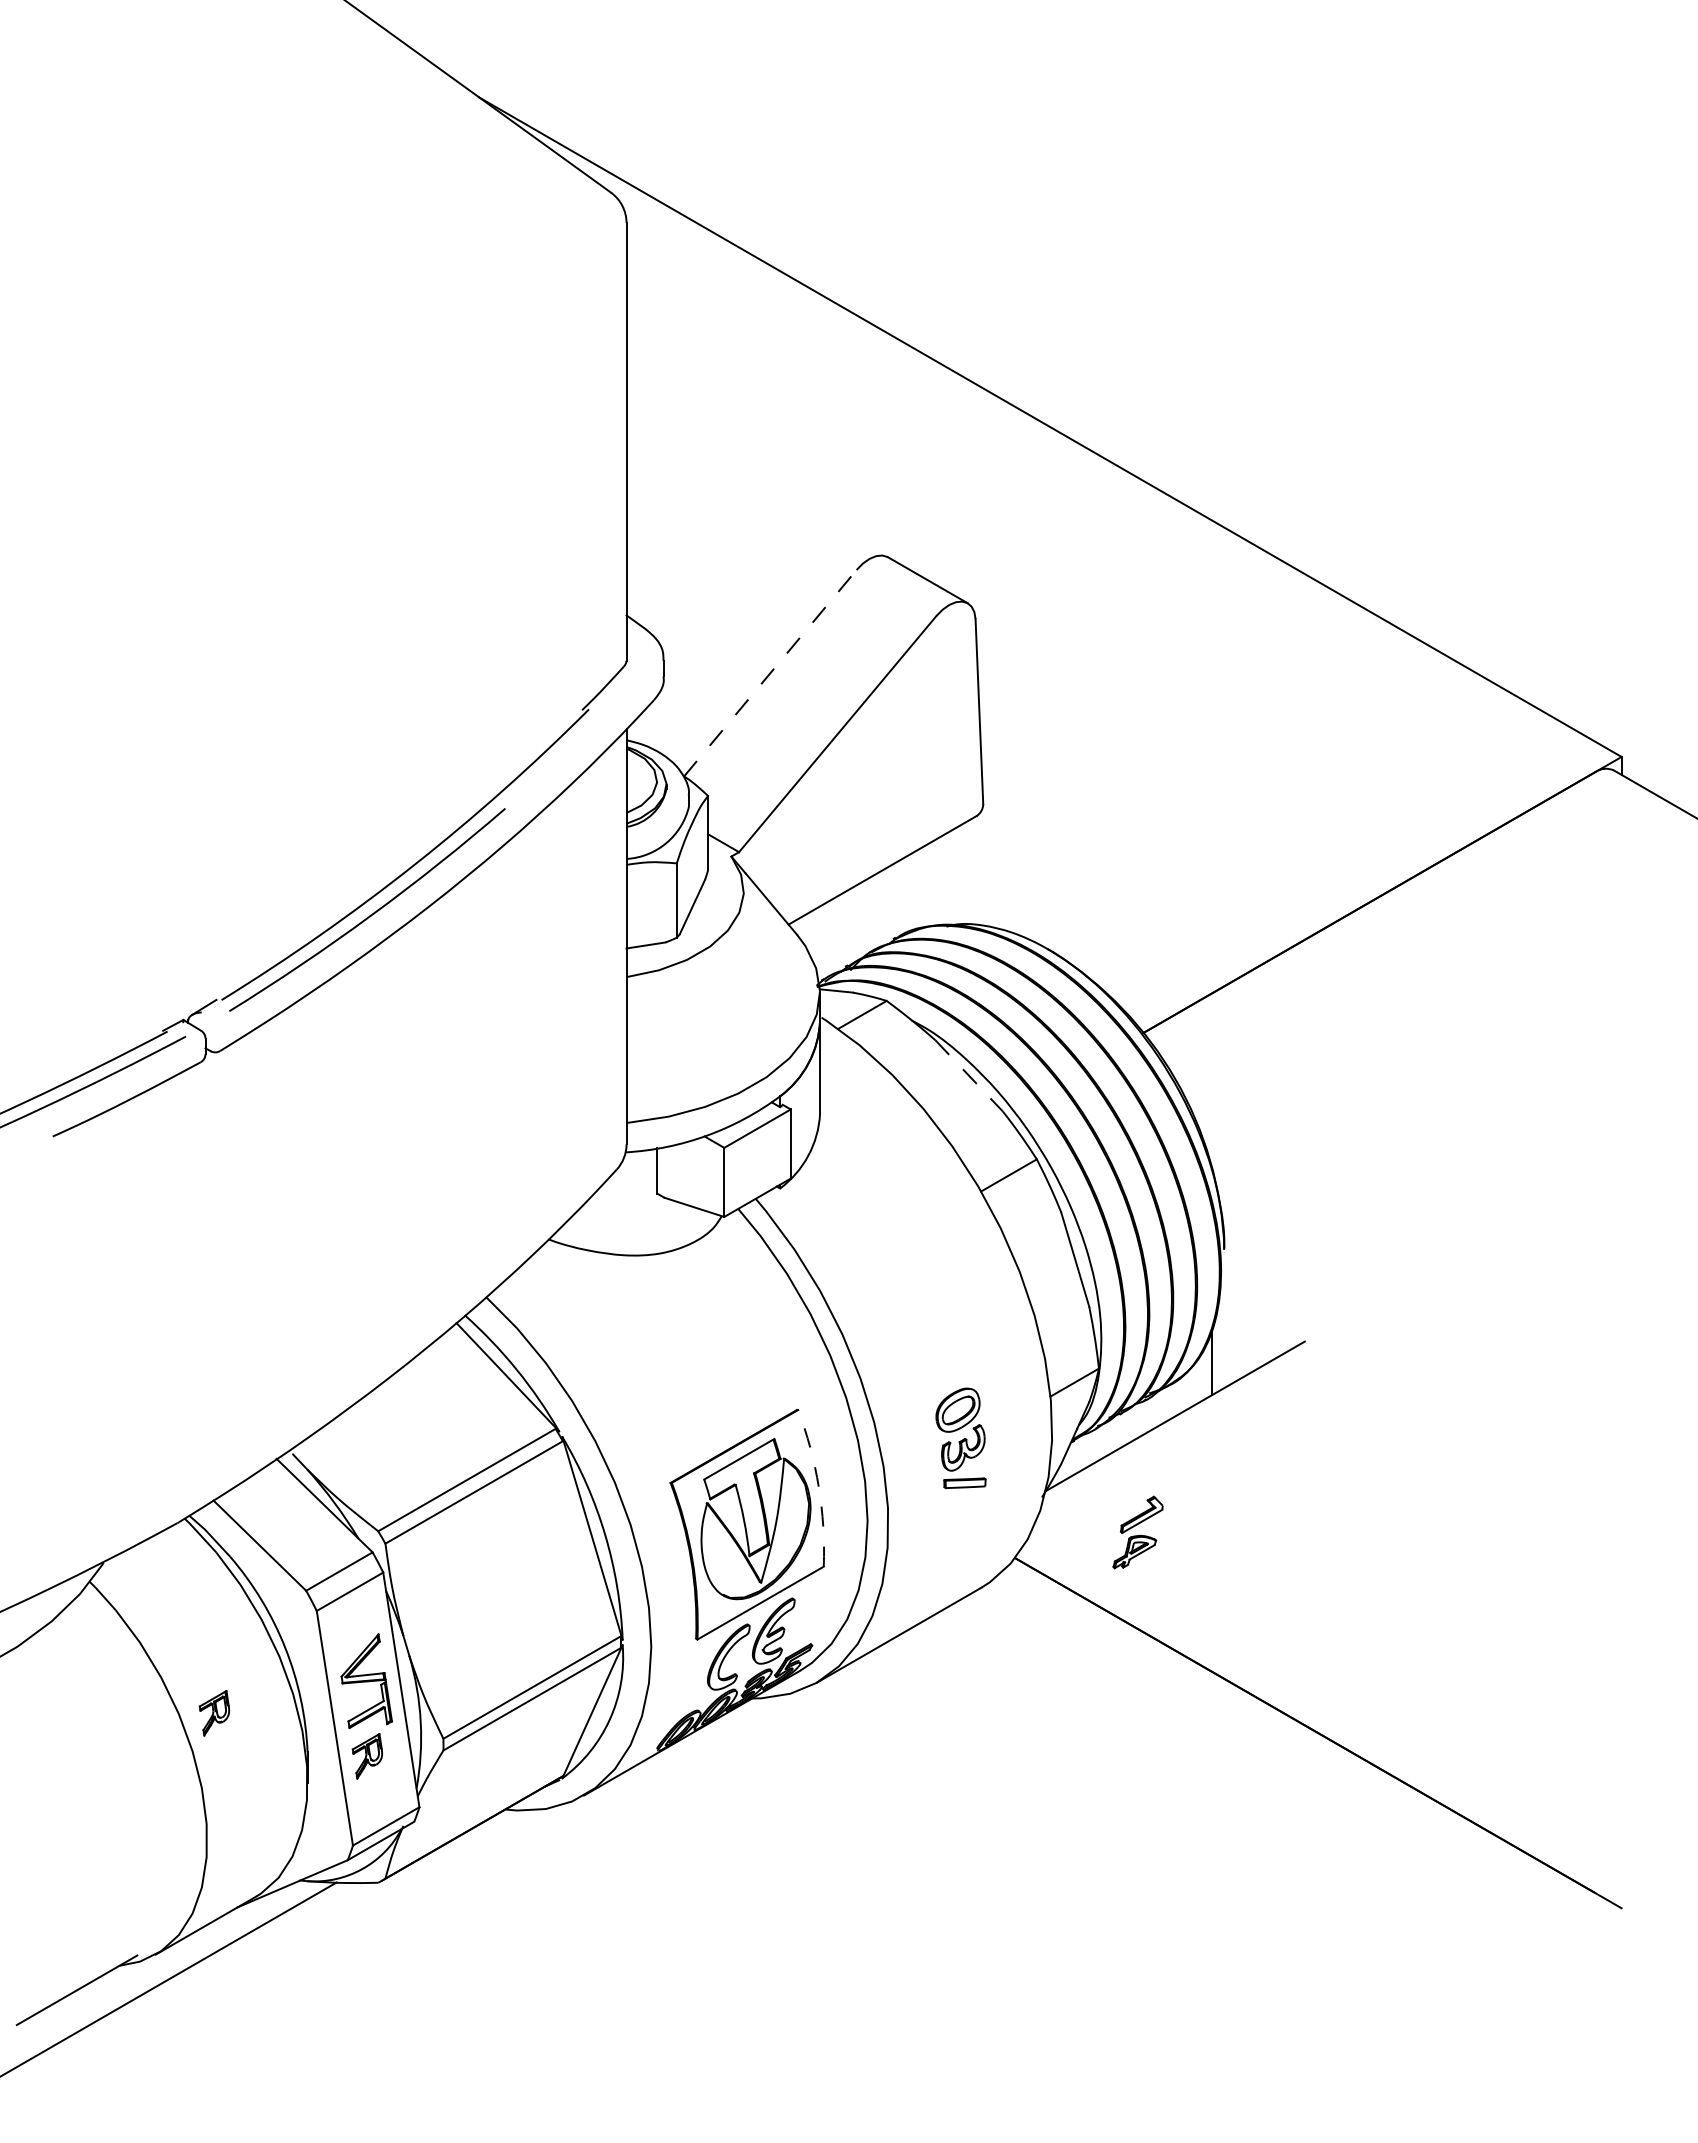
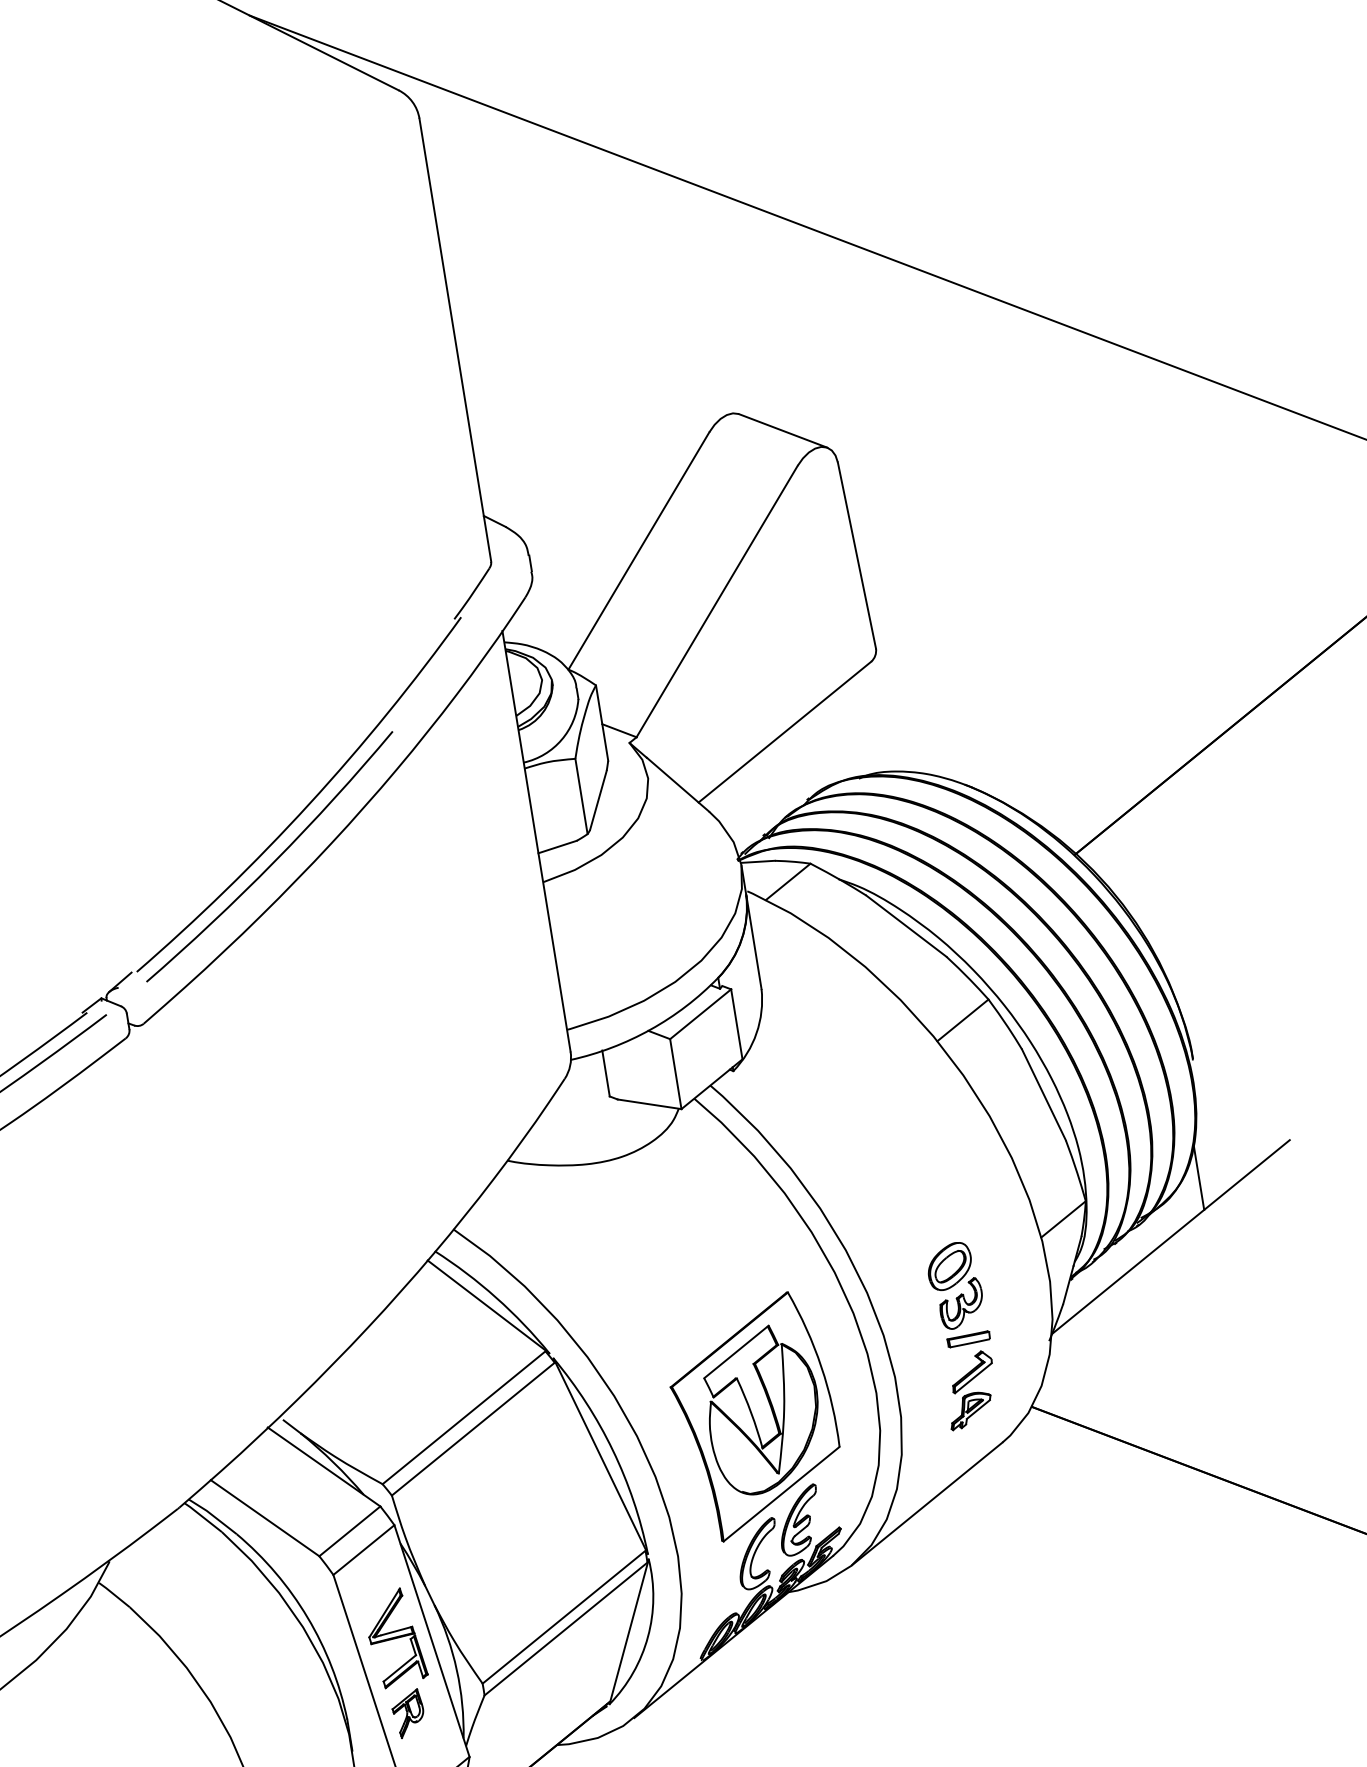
line: (770, 673) -> (639, 551), dashed -> solid
line: (969, 1076) -> (906, 926), dashed -> solid
arc: (818, 1487) -> (821, 1367), dashed -> solid
part: (1137, 1532) -> (970, 1390), moved
part: (214, 1713) -> (246, 1695), removed

